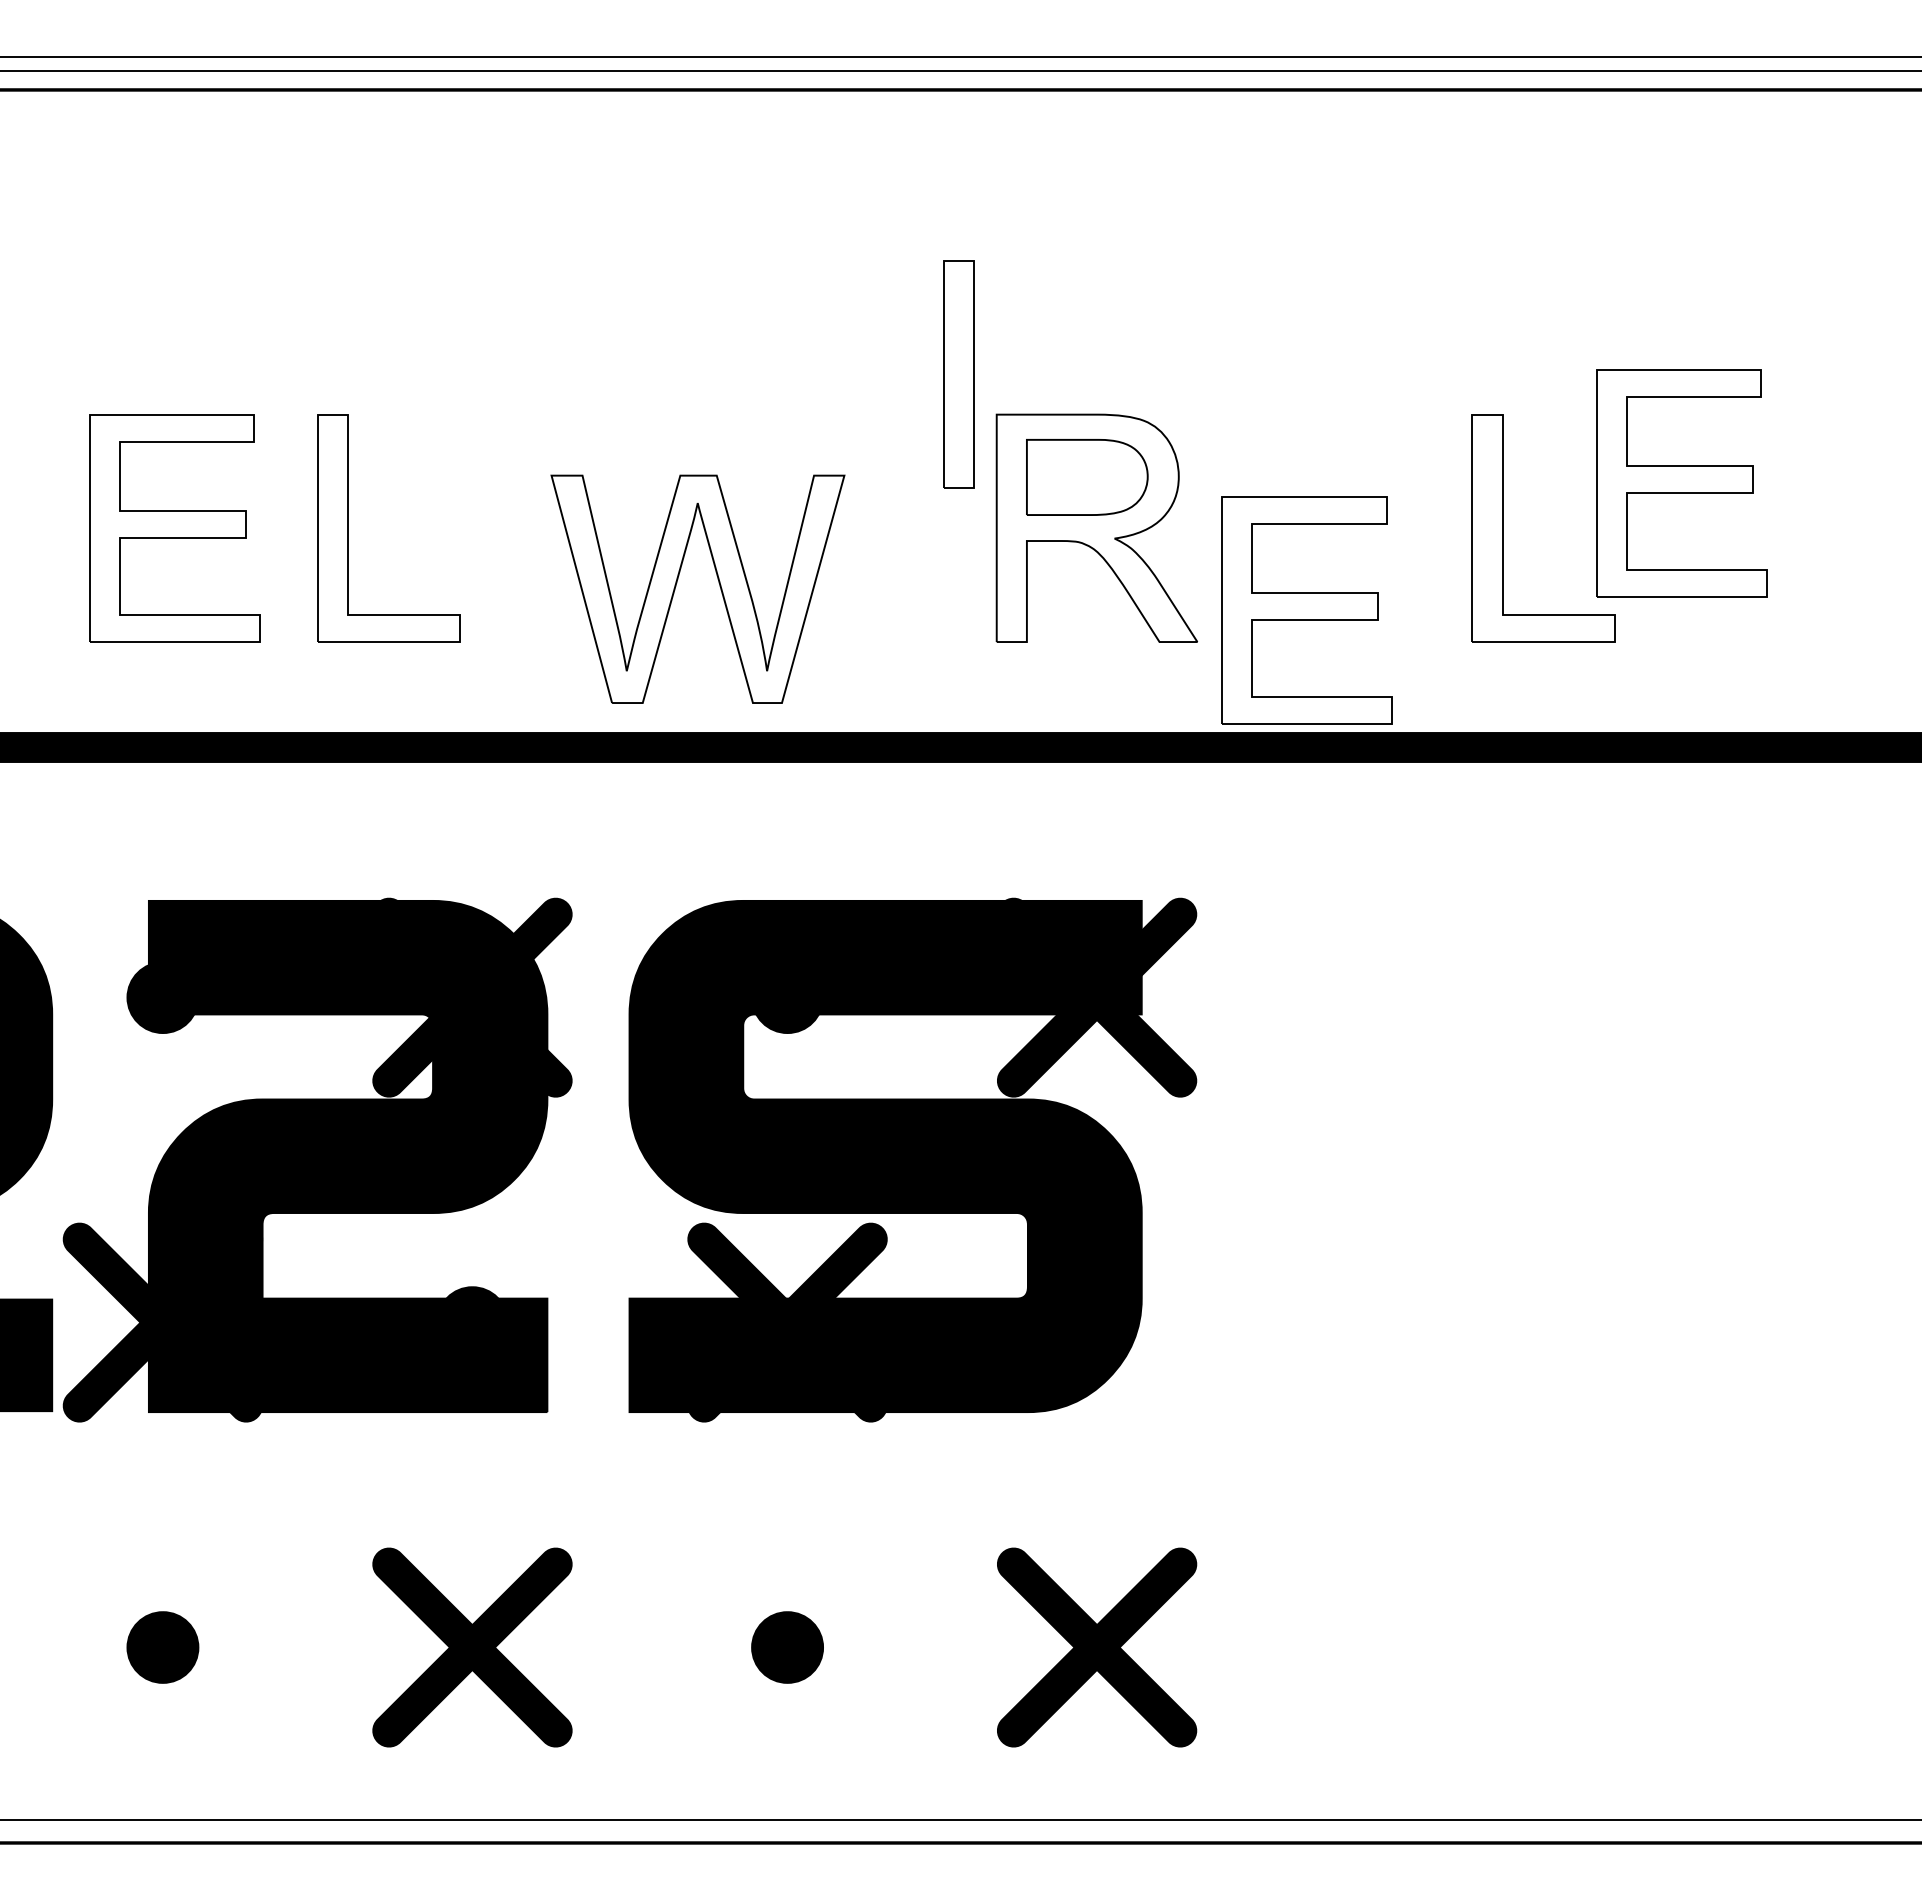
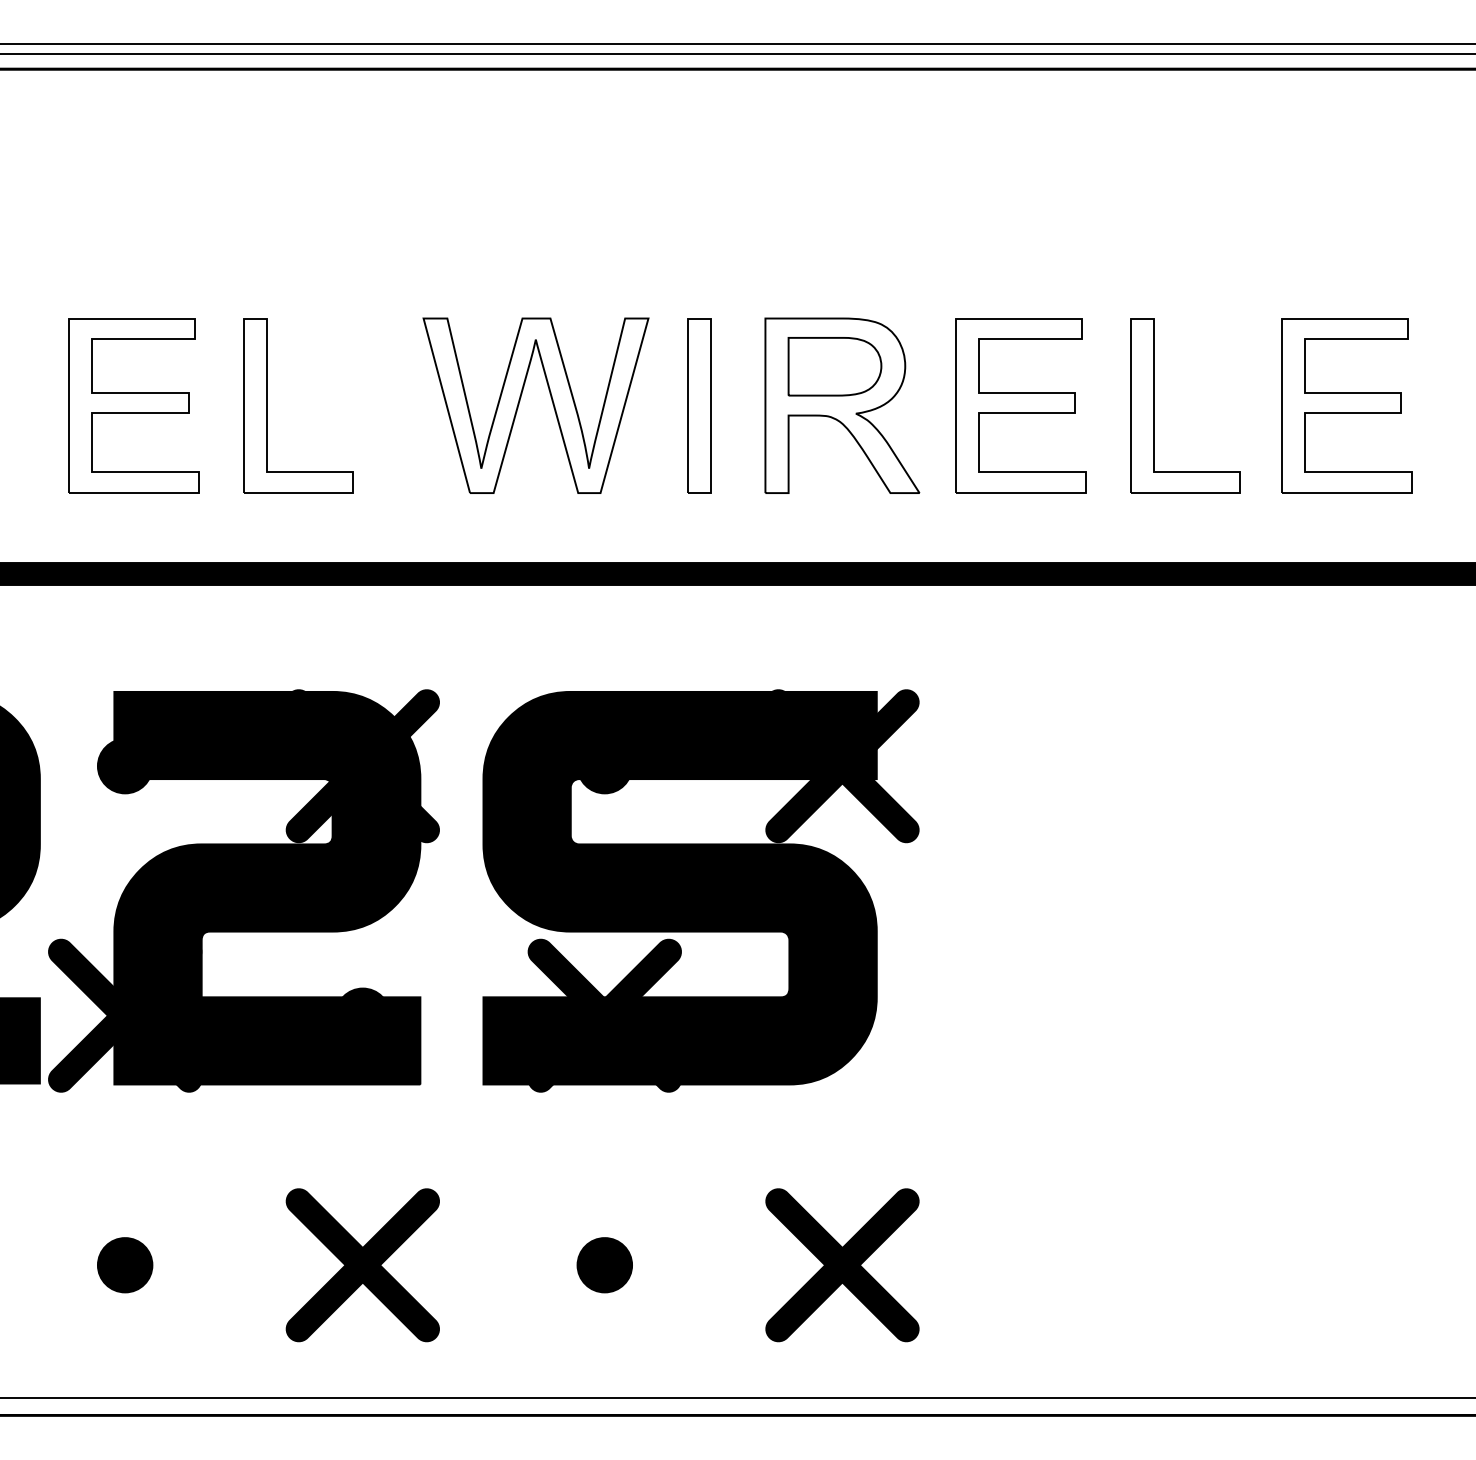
part: (958, 374) -> (698, 405), moved
part: (1681, 483) -> (1346, 405), moved
part: (677, 583) -> (520, 401), moved
part: (1306, 610) -> (1020, 405), moved

